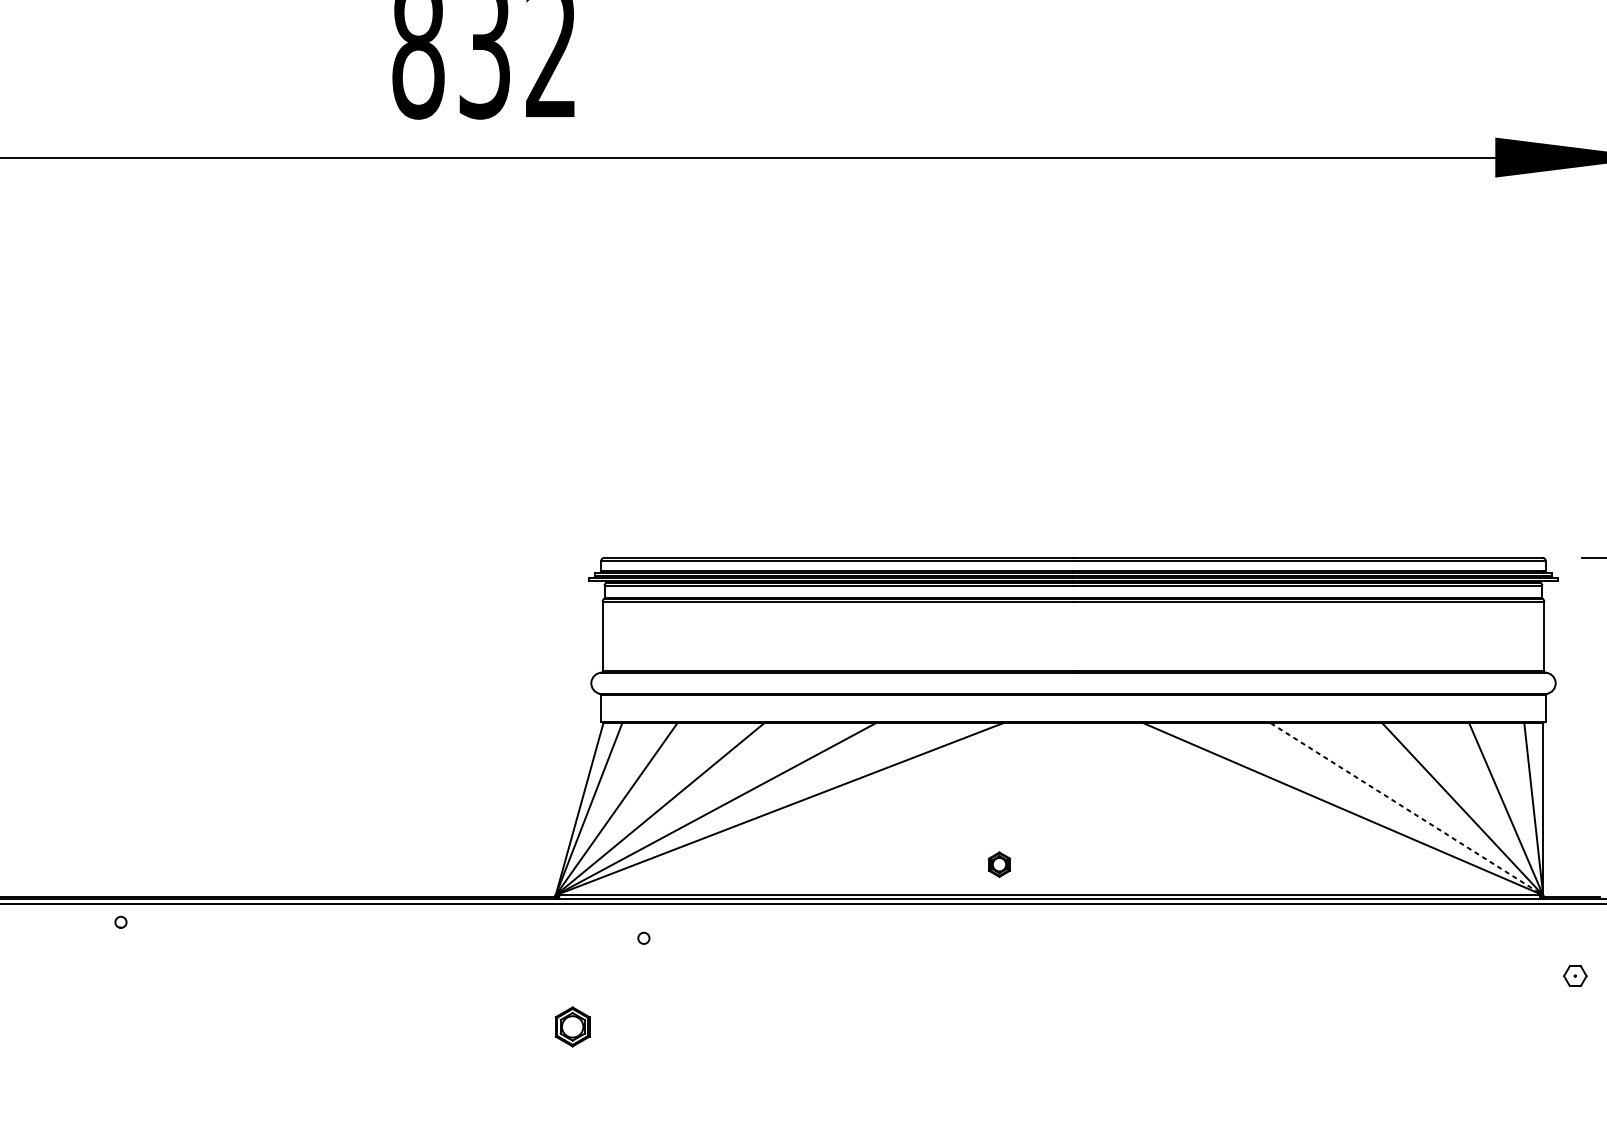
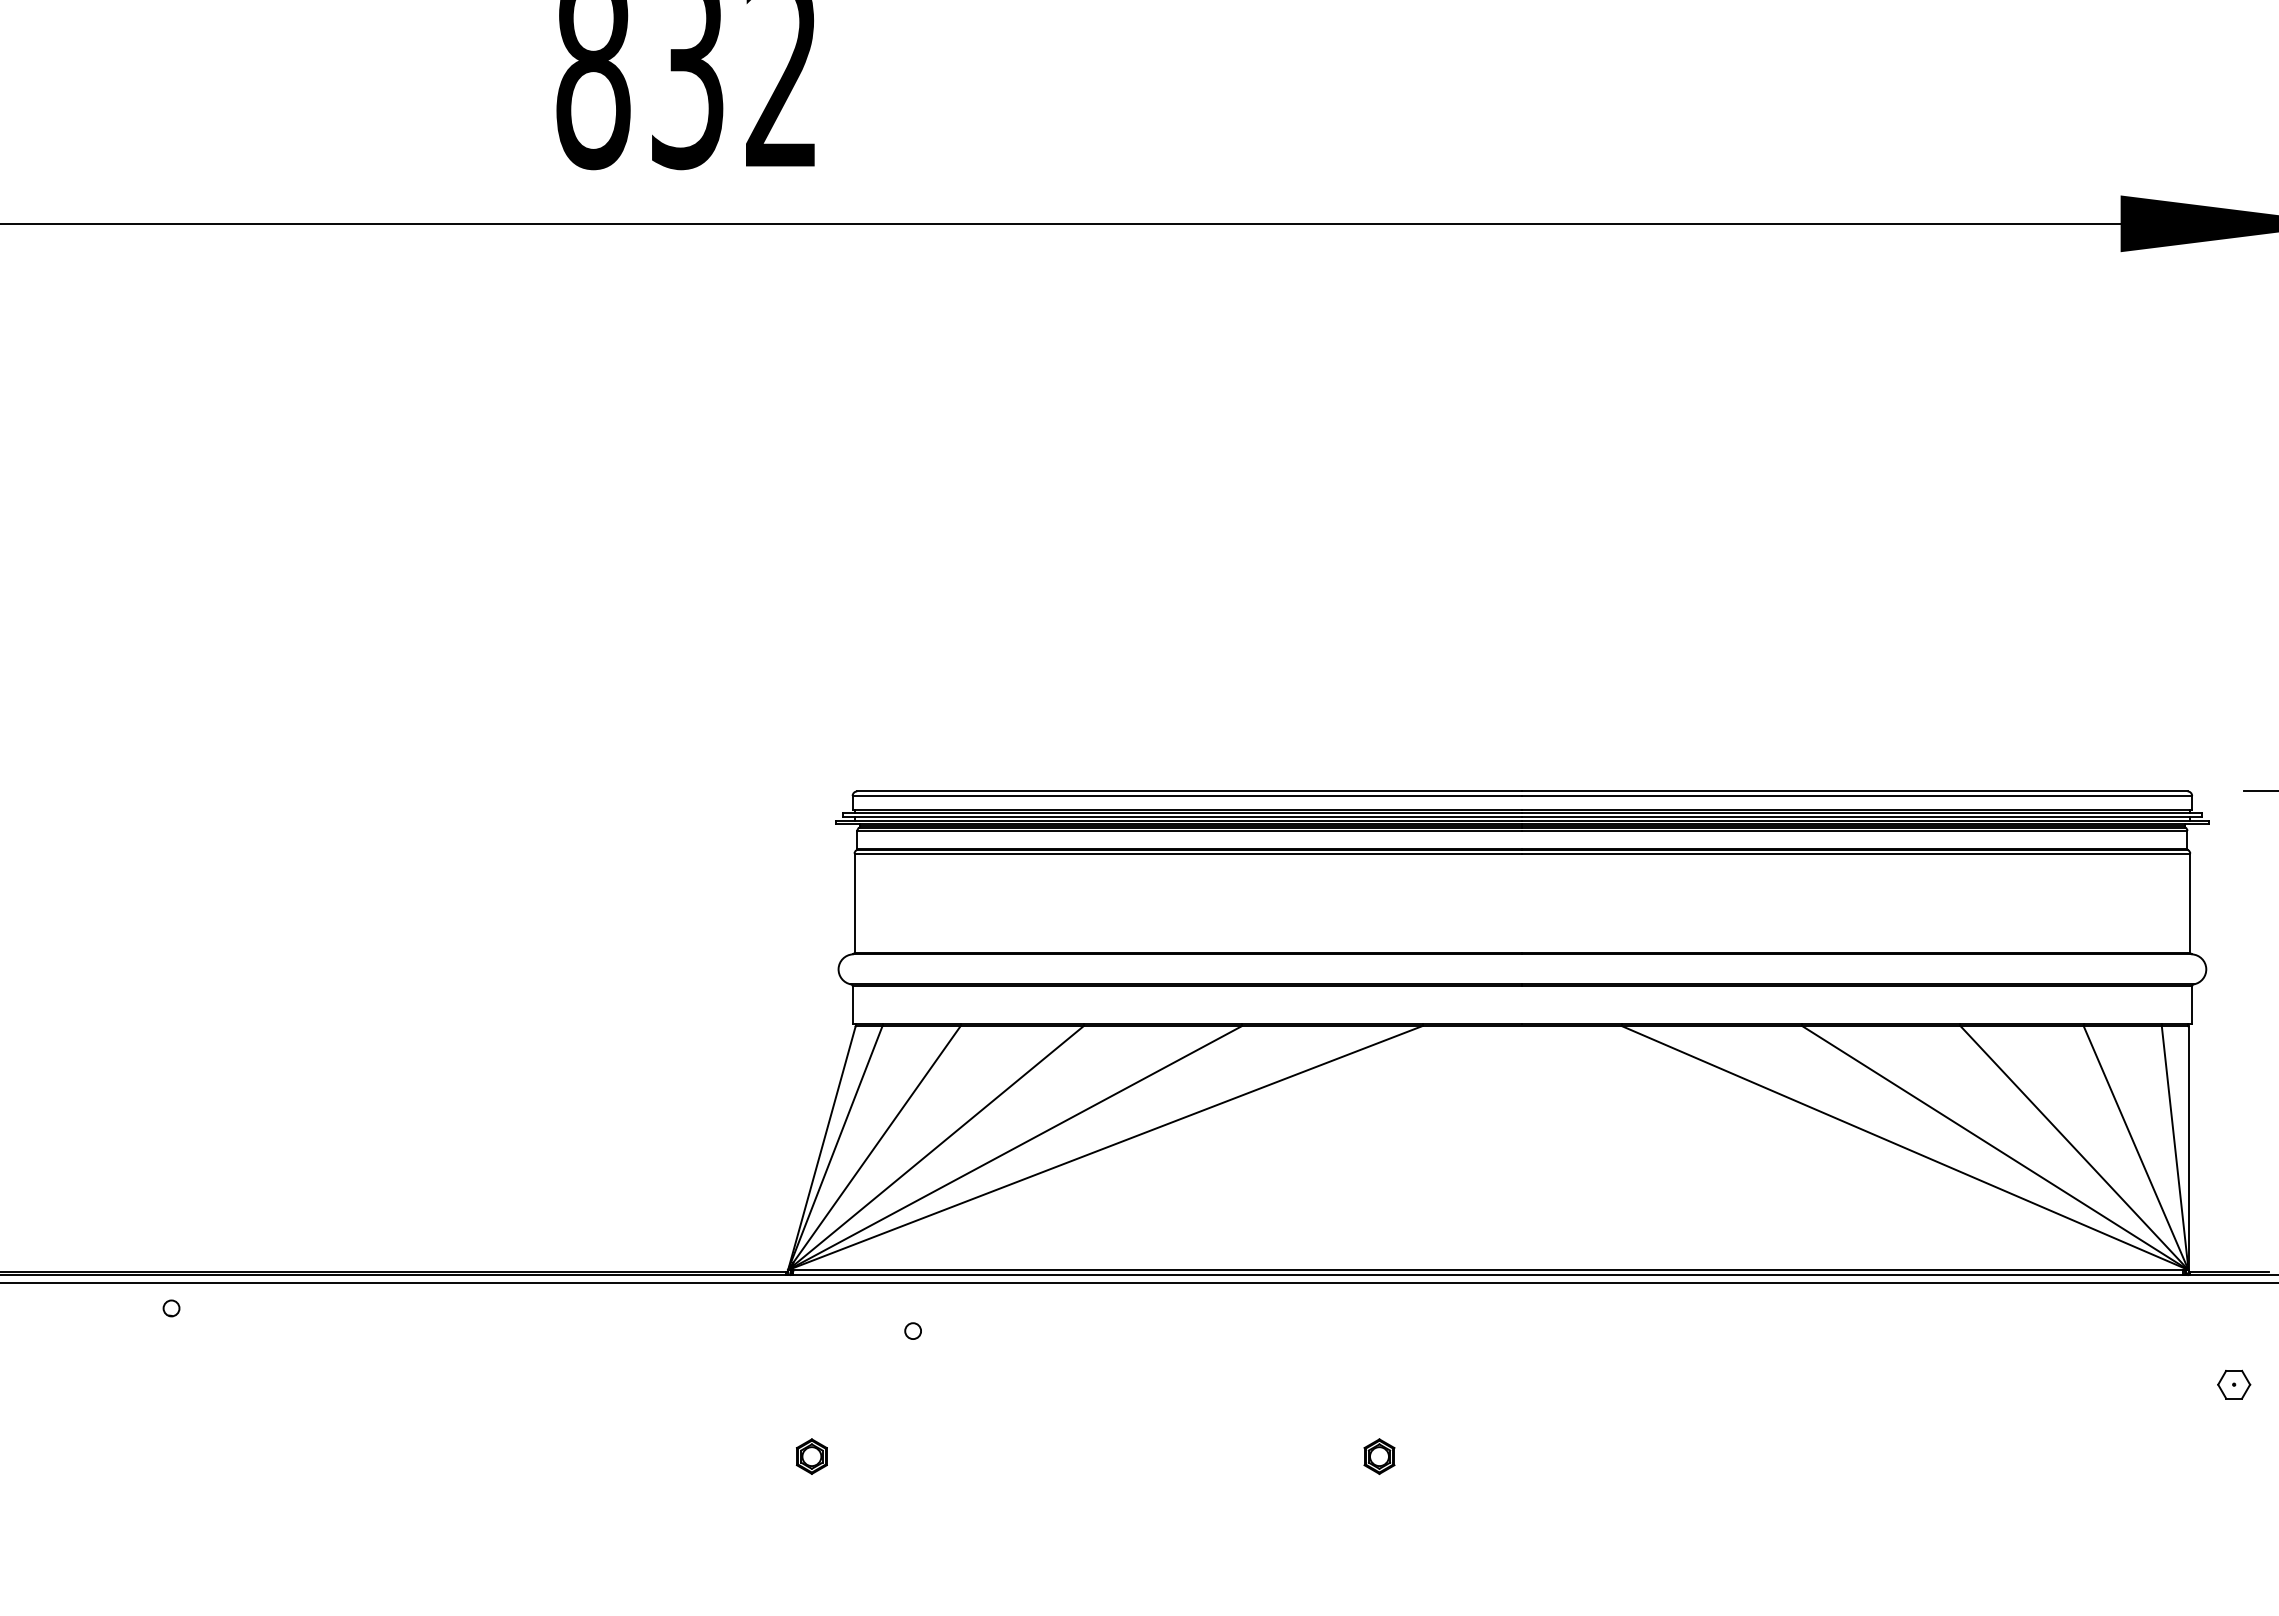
line: (1407, 809) -> (1995, 1148), dashed -> solid
part: (999, 864) -> (1379, 1456), moved
part: (572, 1026) -> (811, 1456), size x0.62

